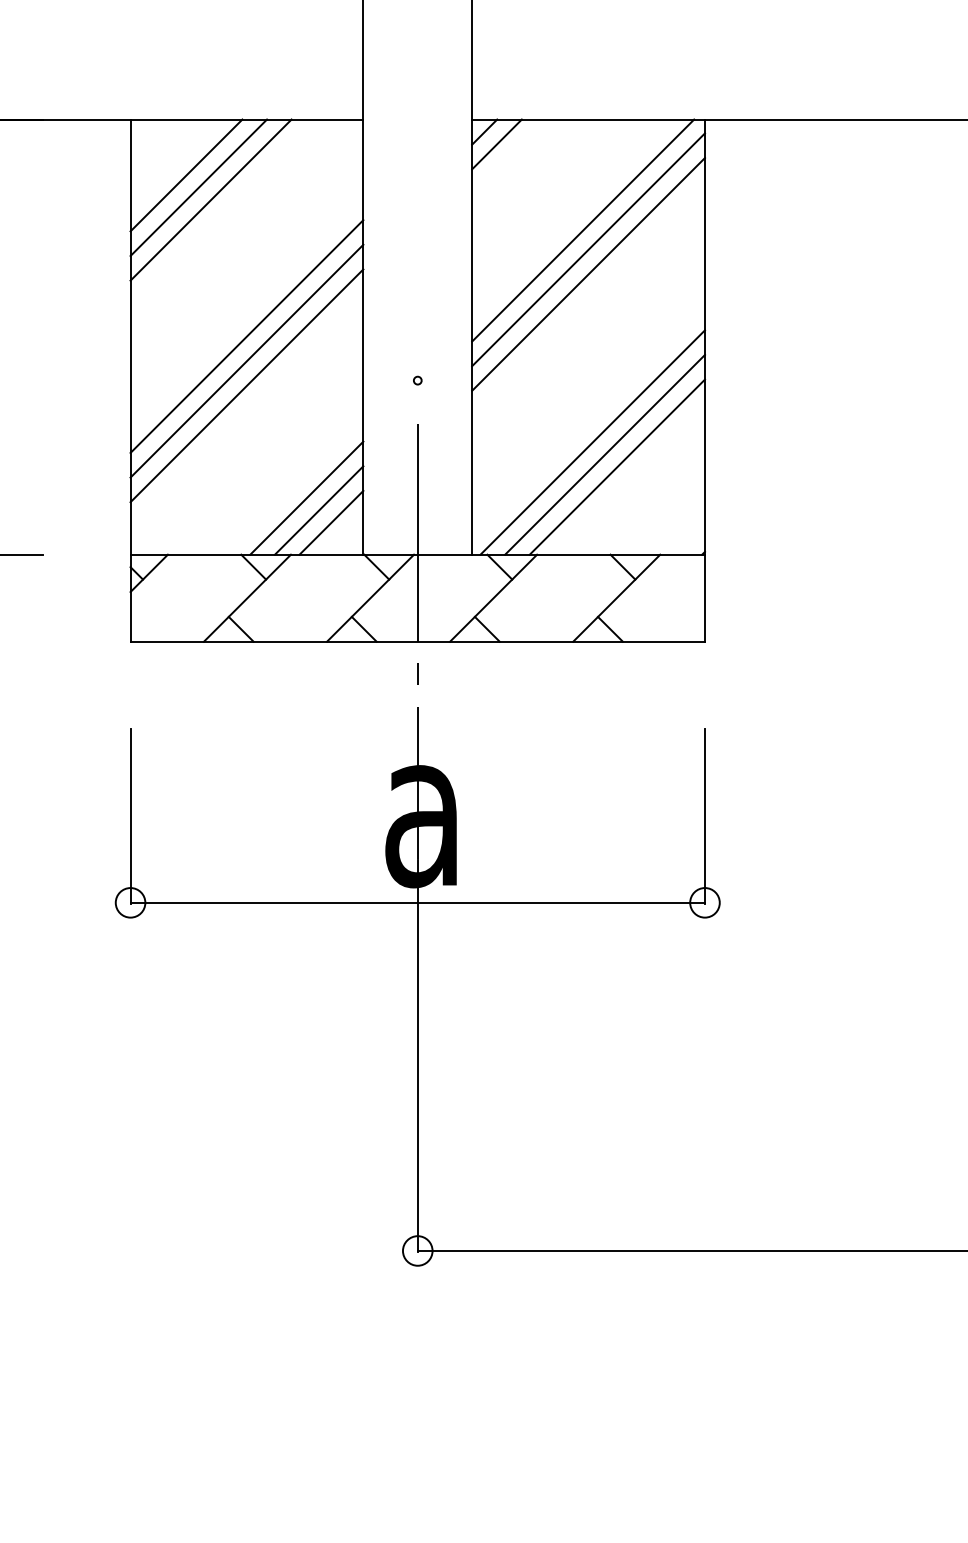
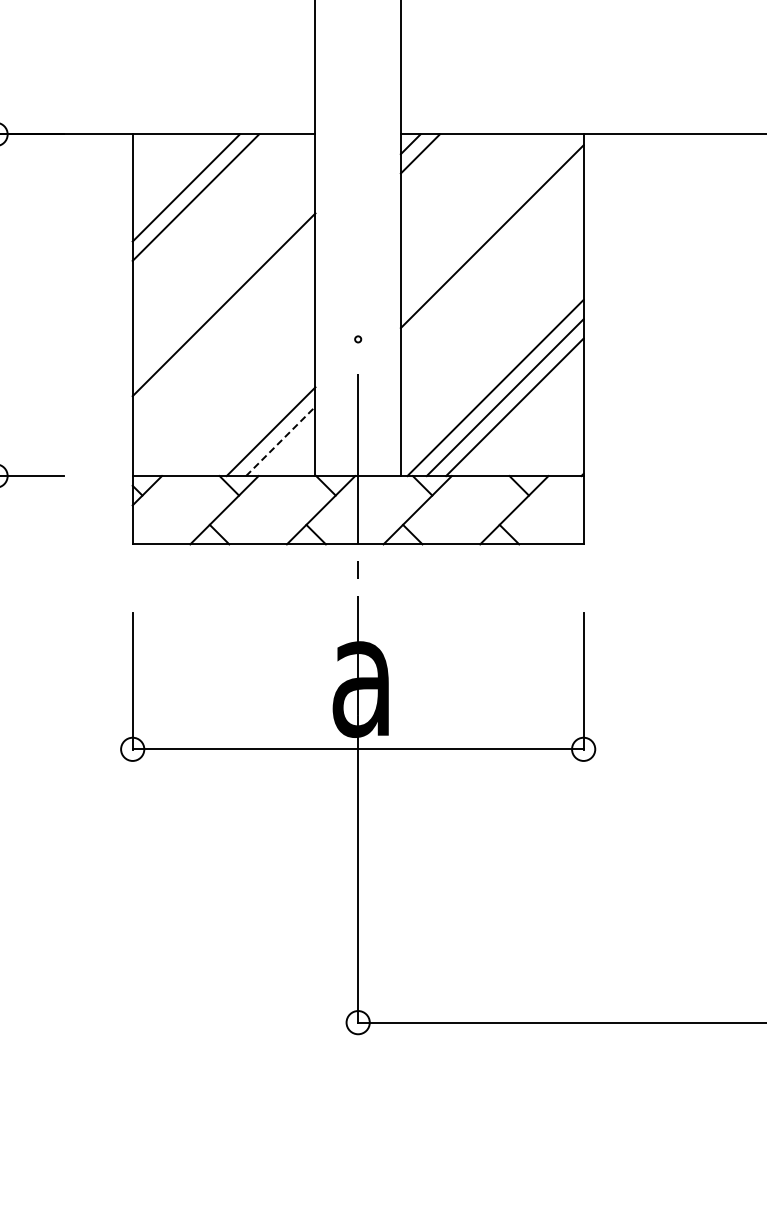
line: (186, 175) -> (176, 178), removed
line: (582, 230) -> (487, 221), removed
line: (587, 273) -> (491, 255), removed
line: (246, 360) -> (223, 323), removed
line: (246, 385) -> (223, 343), removed
line: (320, 510) -> (281, 441), solid -> dashed
line: (331, 522) -> (290, 450), removed

